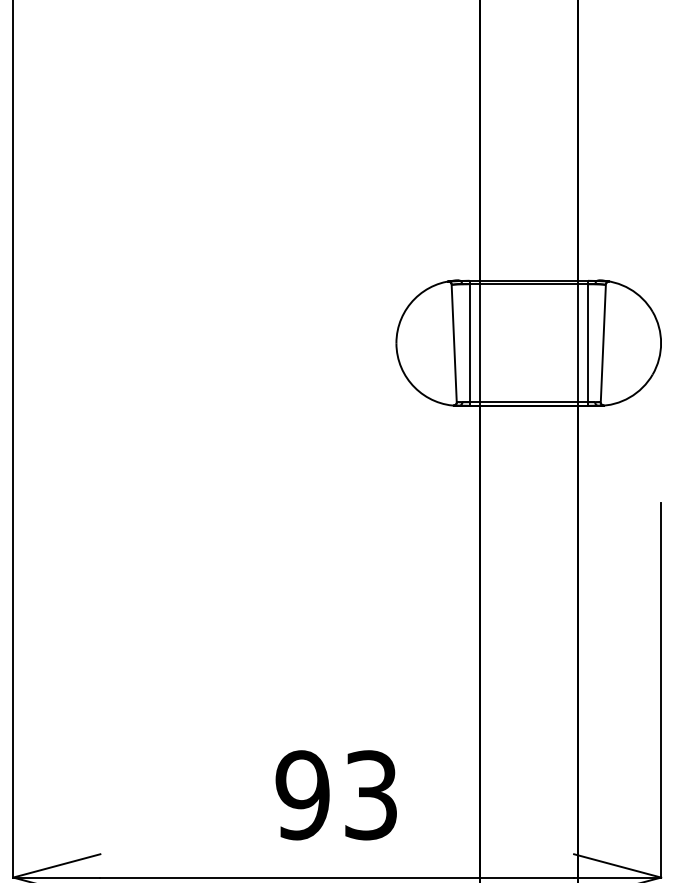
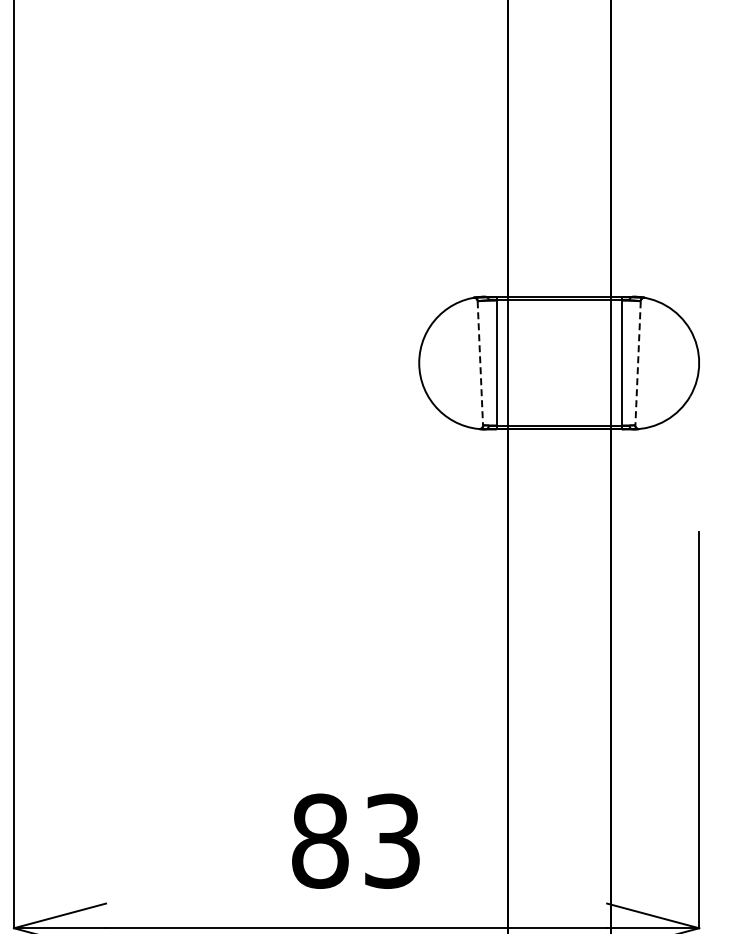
line: (454, 343) -> (480, 363), solid -> dashed
line: (603, 343) -> (638, 363), solid -> dashed
text: (302, 794) -> (319, 840), 93 -> 83

